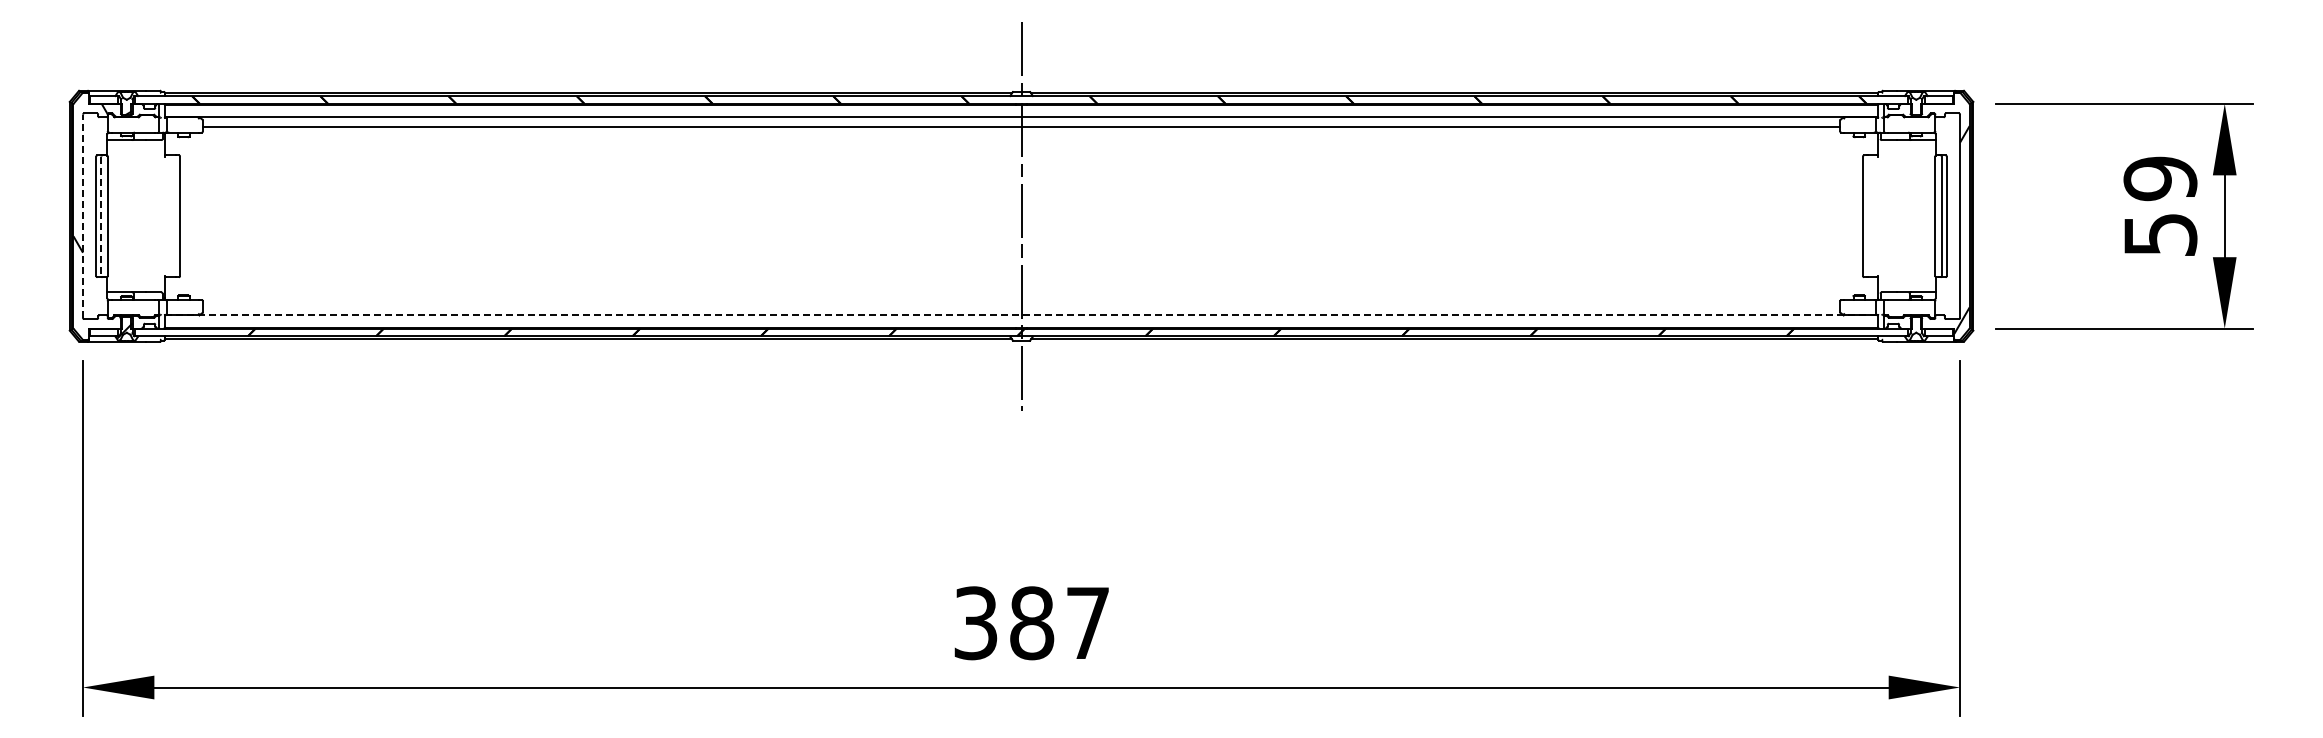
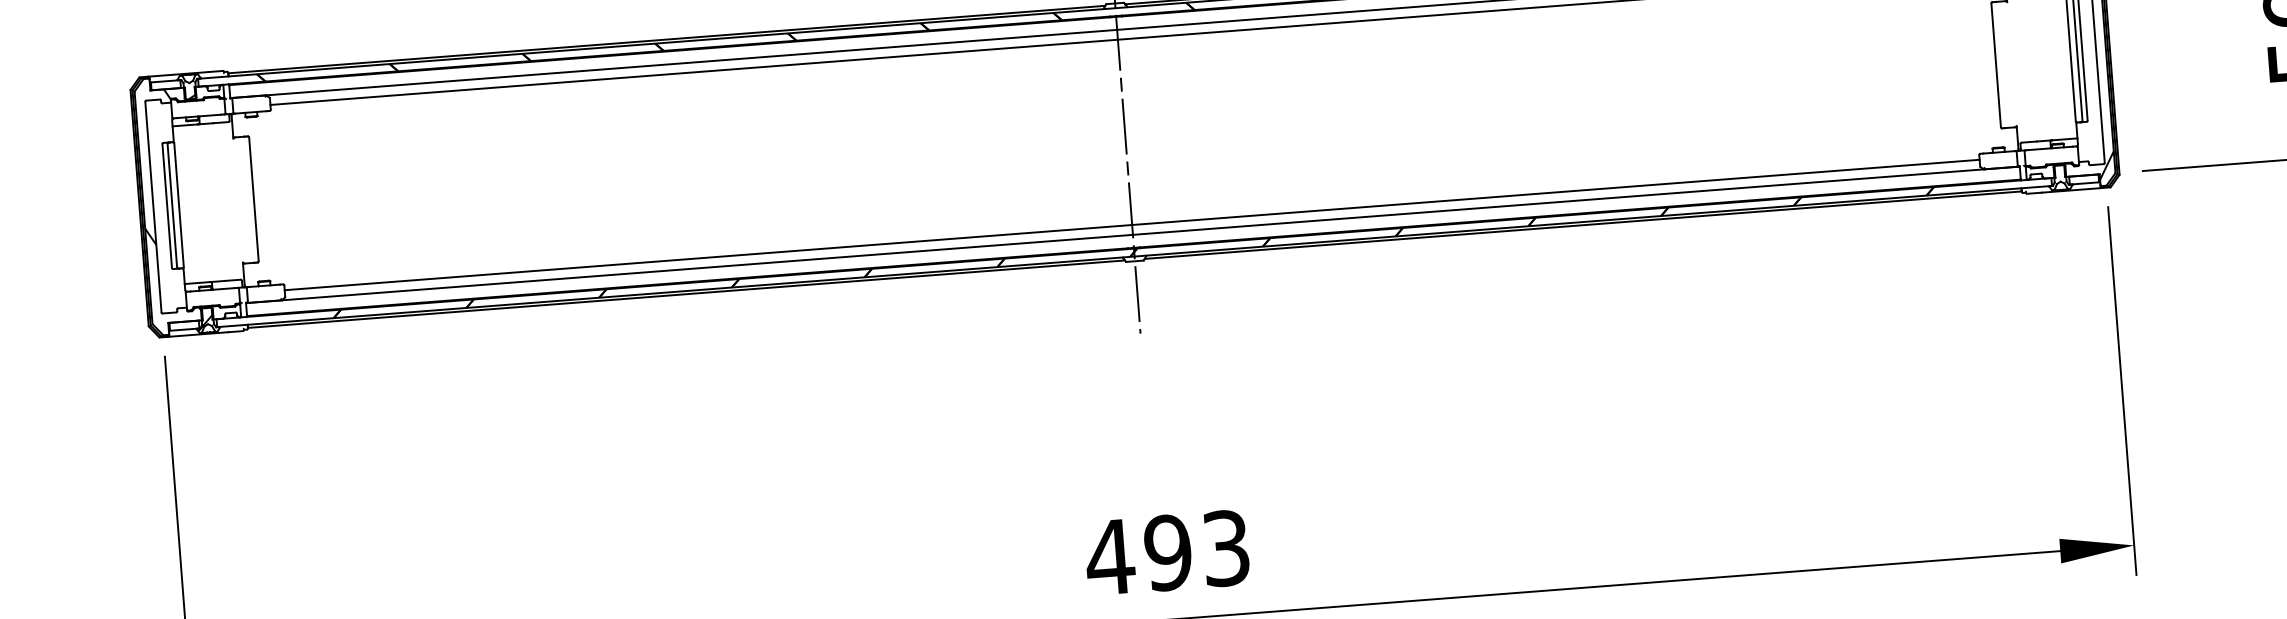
line: (83, 216) -> (153, 207), dashed -> solid
line: (101, 216) -> (172, 205), dashed -> solid
line: (1021, 305) -> (1132, 224), added
line: (1021, 315) -> (1132, 235), dashed -> solid
text: (1030, 623) -> (1166, 553), 387 -> 493

